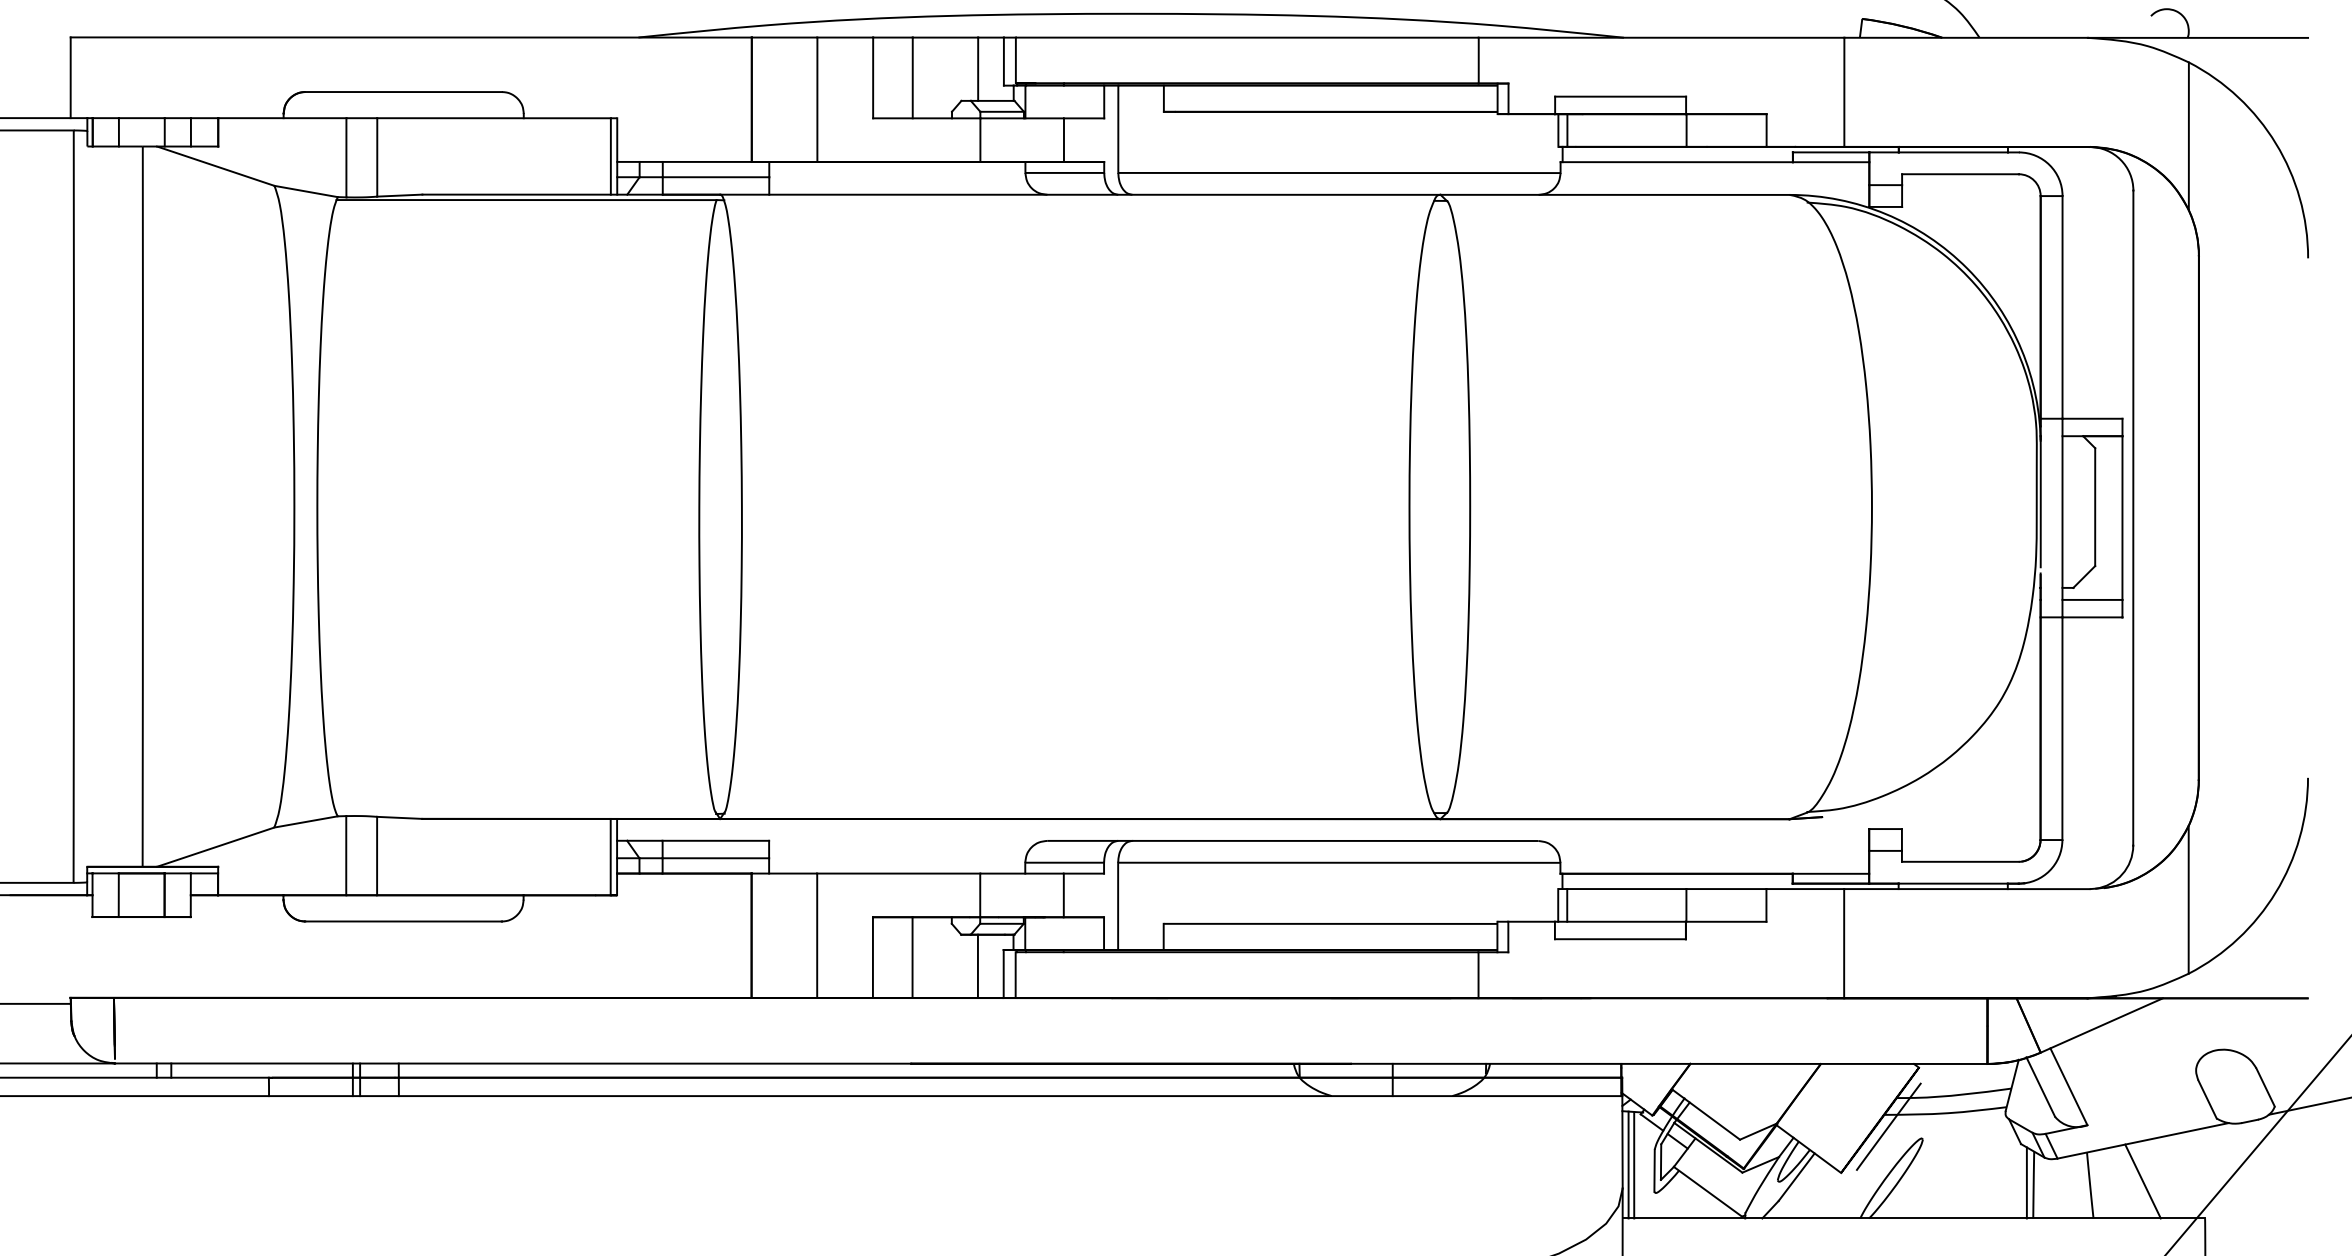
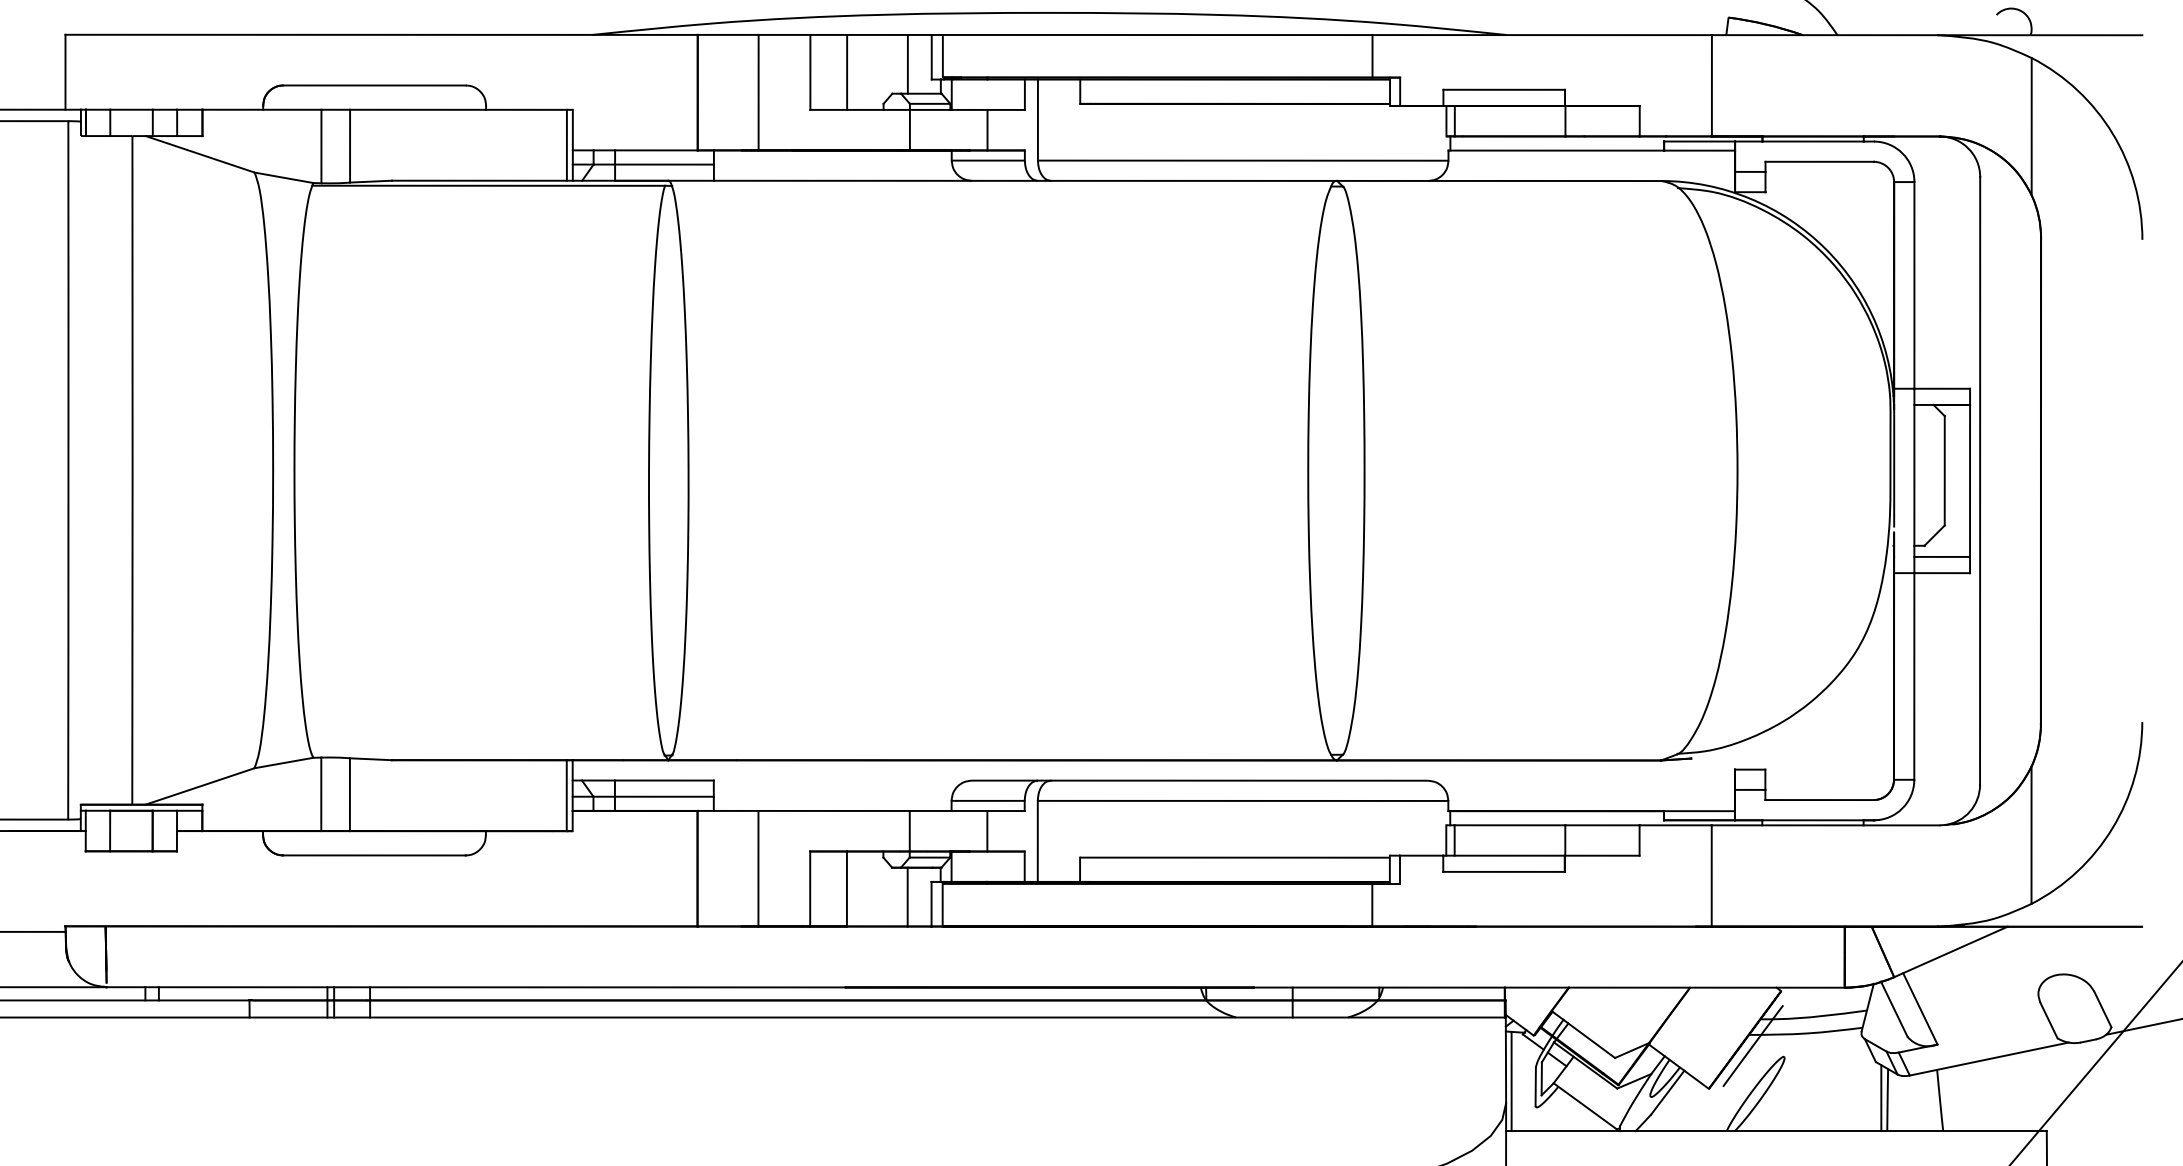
line: (1633, 1165) -> (1516, 1081), removed
line: (2142, 1181) -> (1988, 1096), removed

